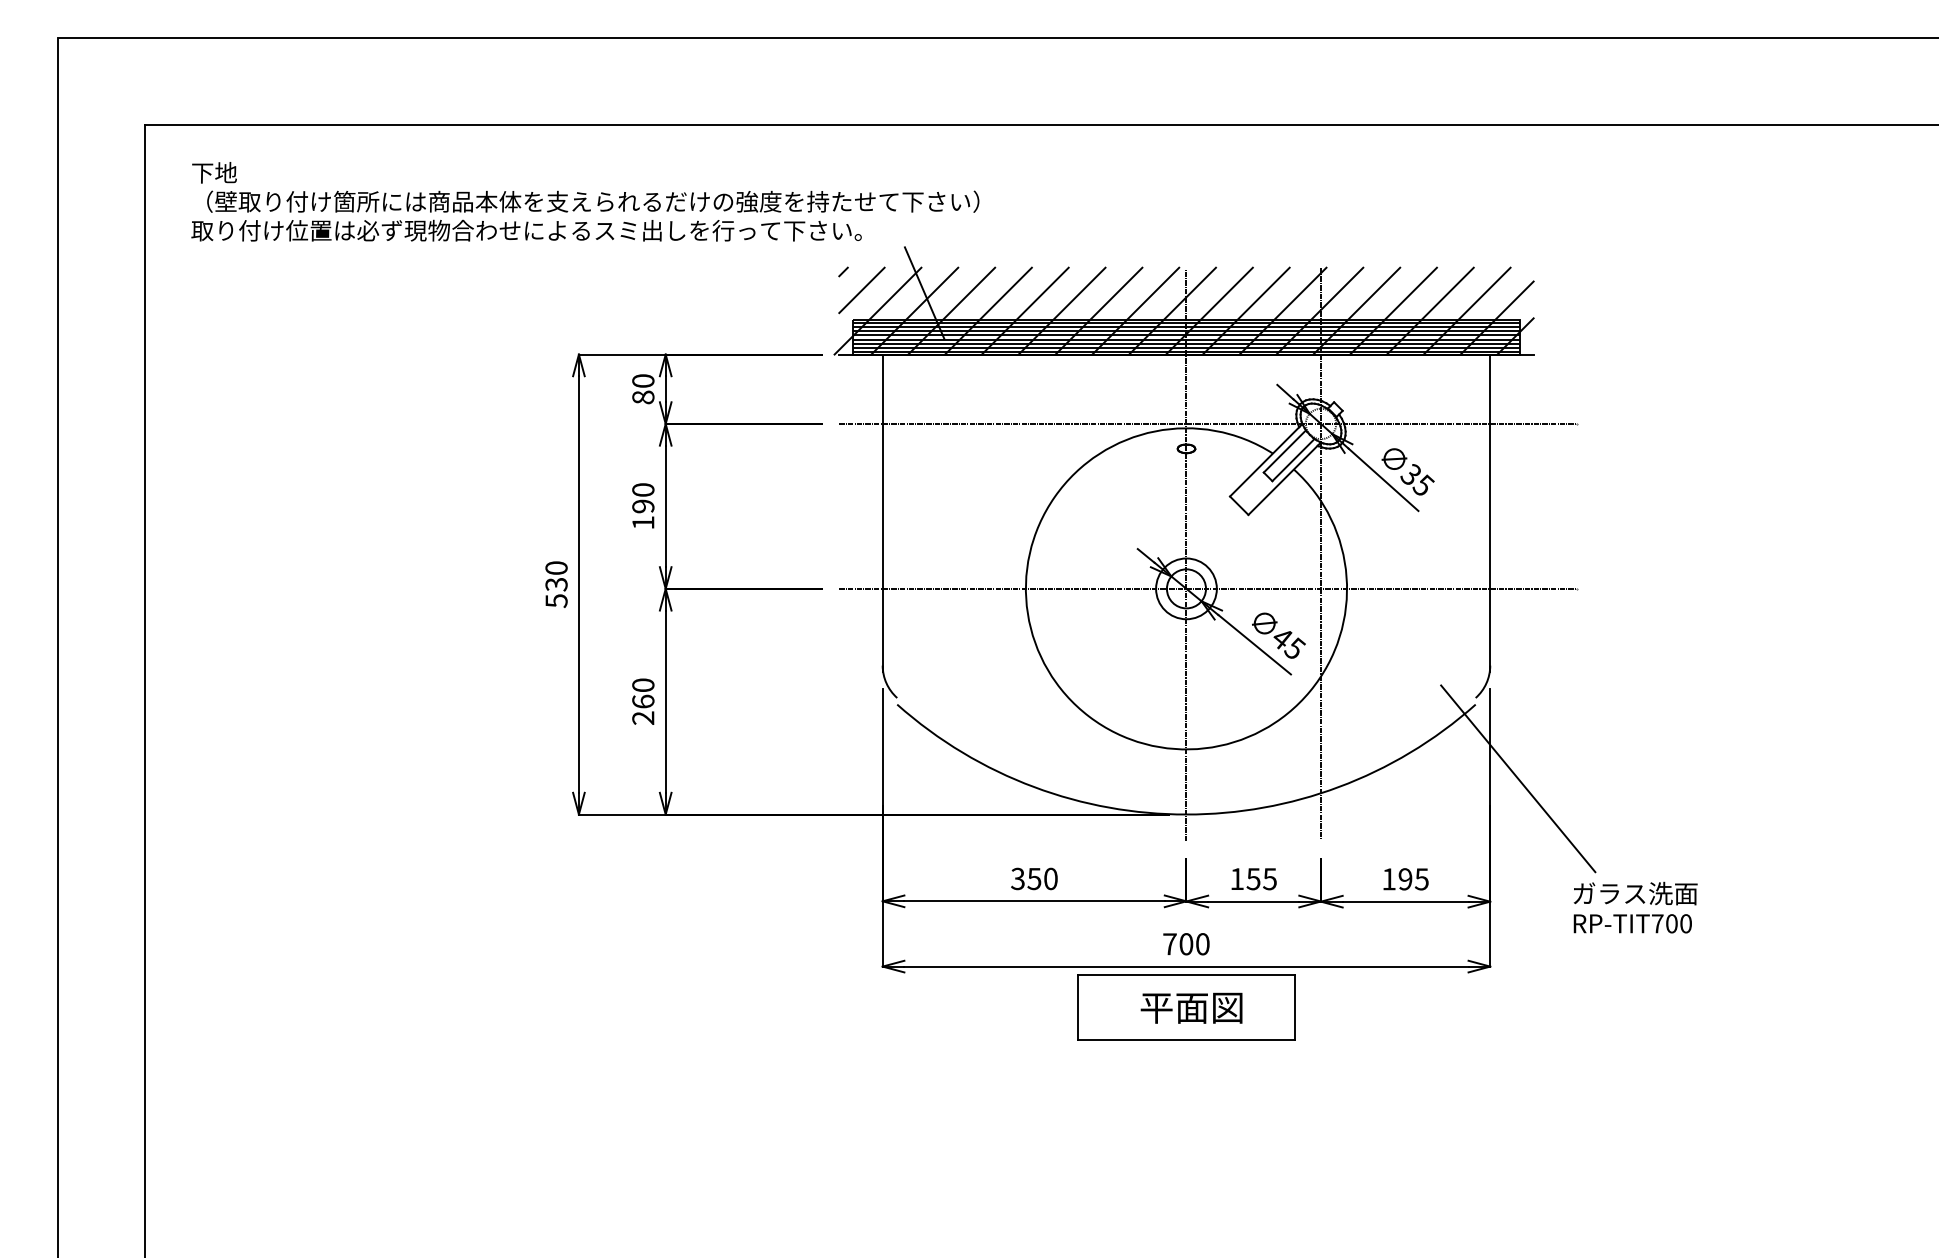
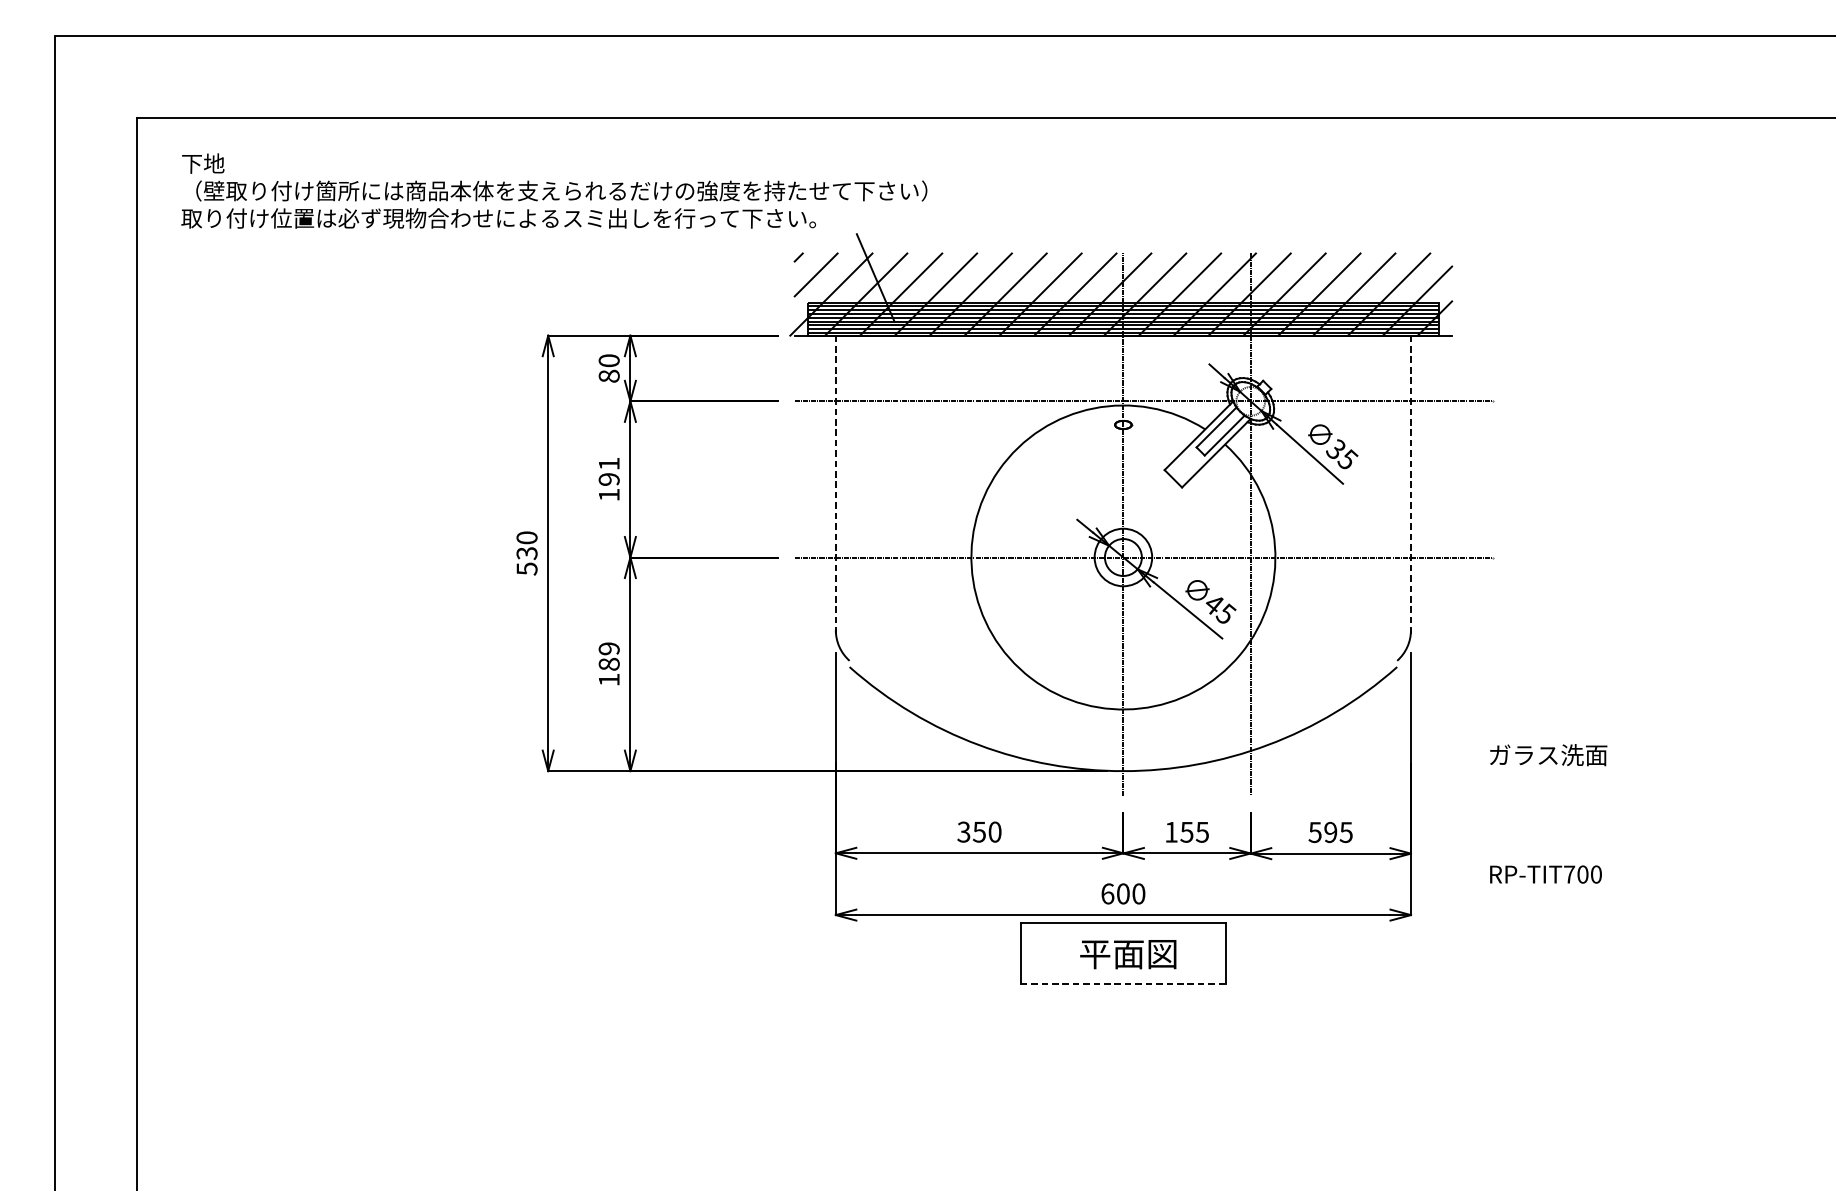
text: (643, 489) -> (609, 463), 190 -> 191
line: (882, 513) -> (835, 486), solid -> dashed
line: (1490, 513) -> (1411, 486), solid -> dashed
text: (643, 701) -> (609, 664), 260 -> 189
line: (1518, 778) -> (1437, 737), removed
text: (1388, 879) -> (1314, 832), 195 -> 595
text: (1635, 893) -> (1548, 755), moved
text: (1169, 944) -> (1107, 894), 700 -> 600
line: (1186, 1039) -> (1123, 984), solid -> dashed

